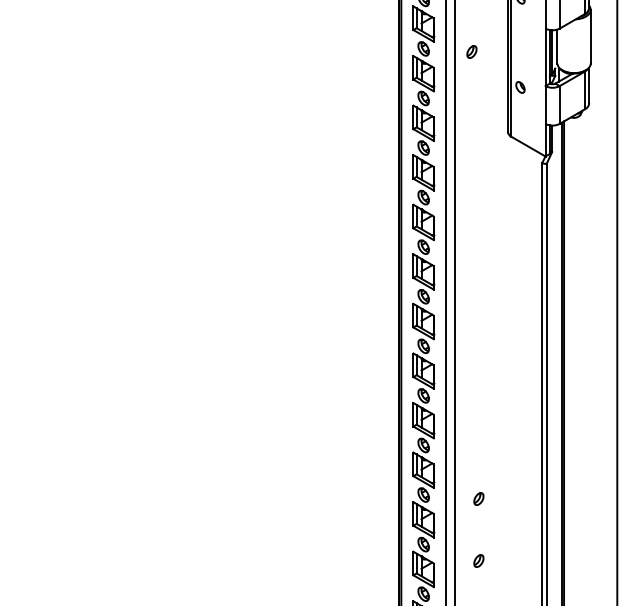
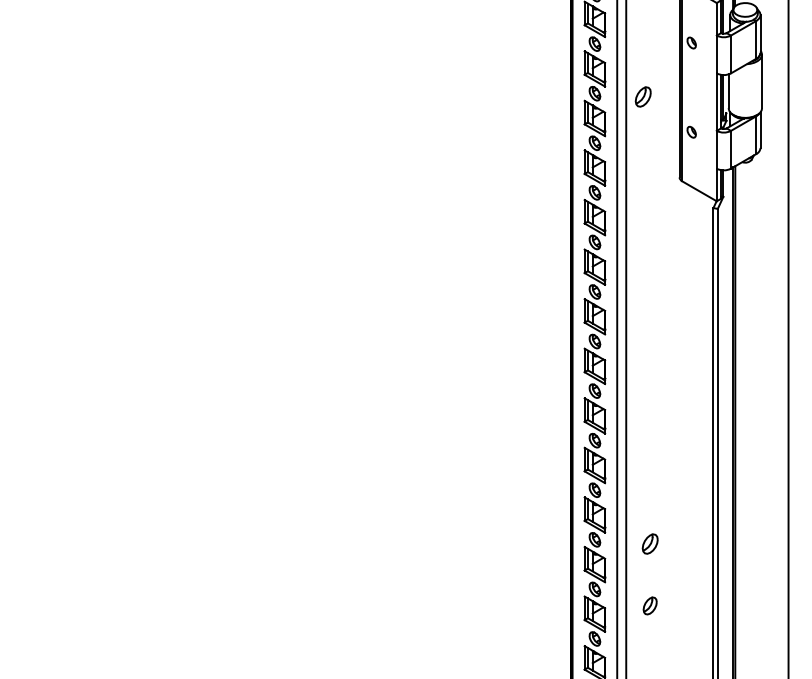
part: (471, 51) -> (642, 96), size x1.6
part: (478, 498) -> (649, 543), size x1.6
part: (478, 560) -> (649, 605), size x1.4

